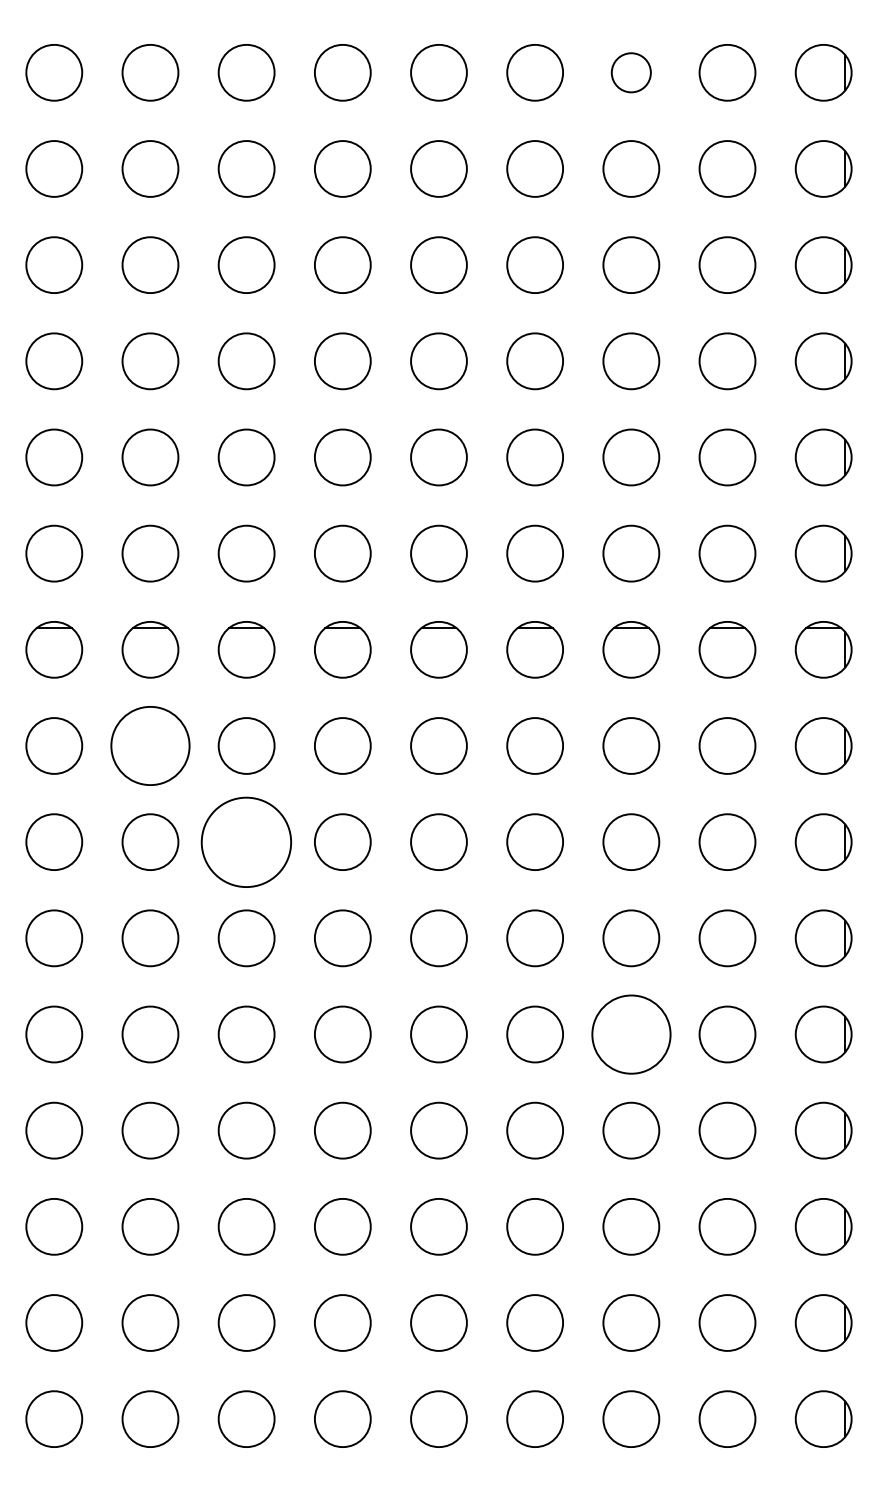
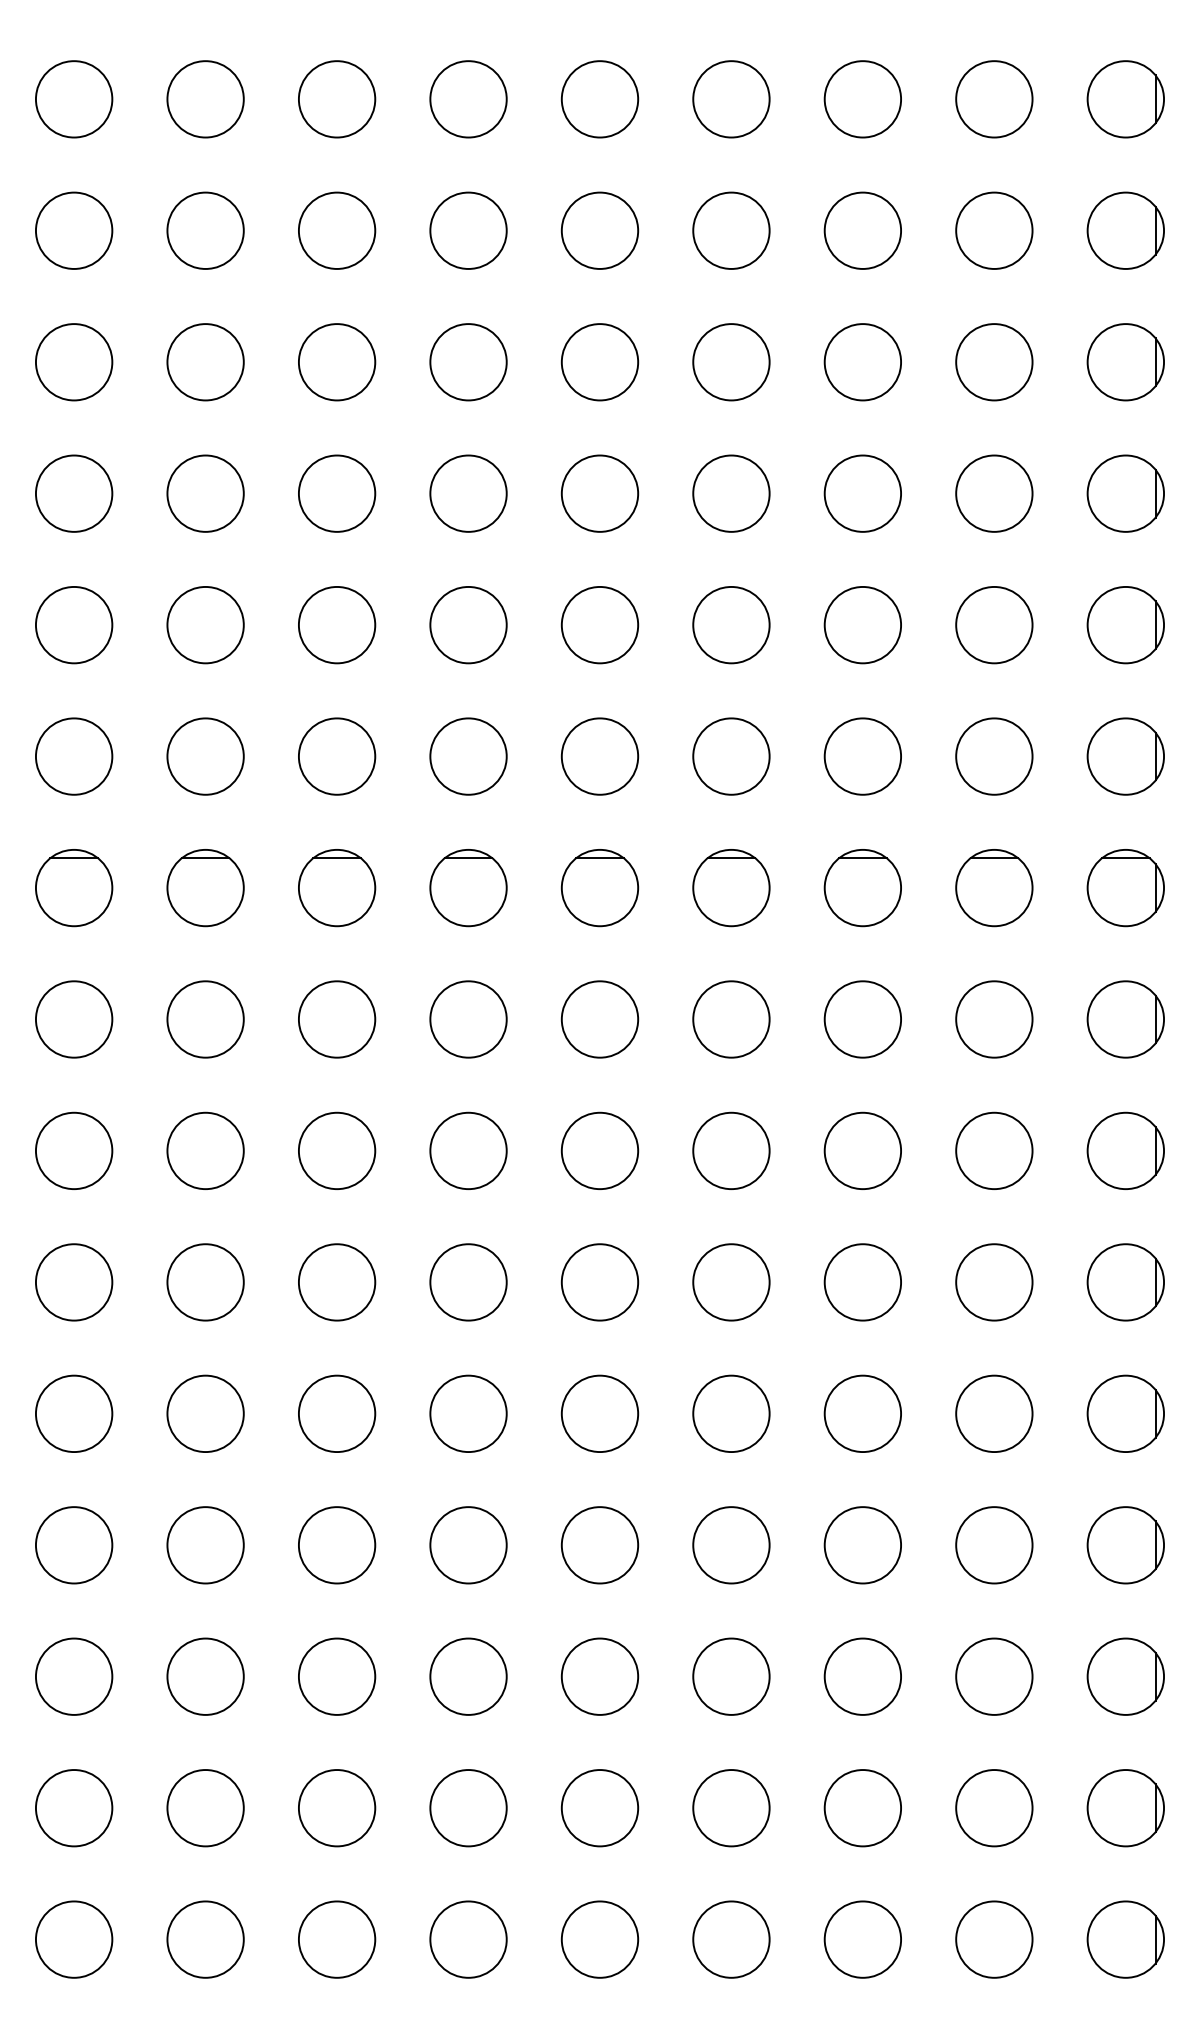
circle: (631, 72) -> (862, 99), size x1.43
circle: (150, 746) -> (205, 1019), size x0.71
circle: (246, 841) -> (337, 1150), size x0.62
circle: (631, 1034) -> (862, 1413), size x0.71

